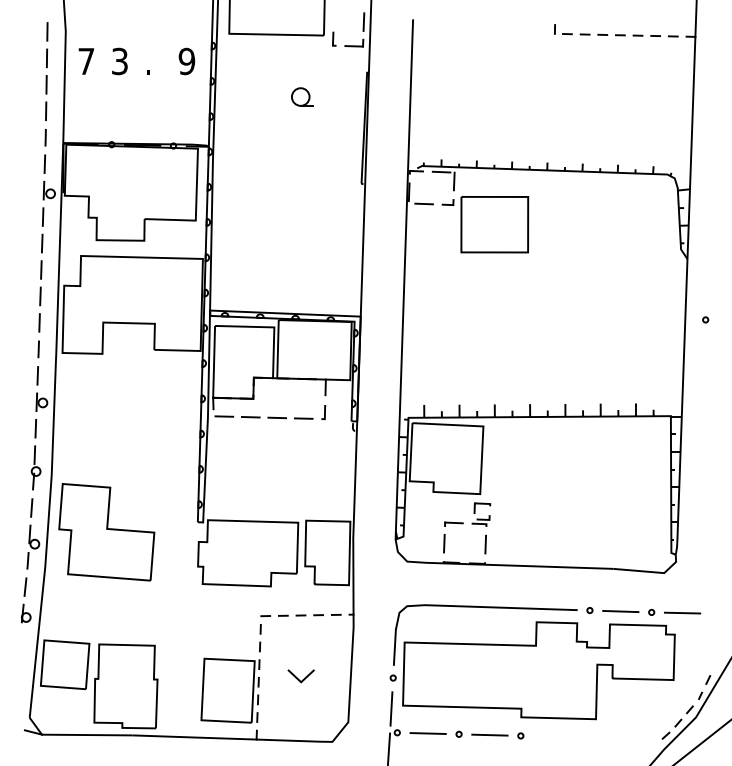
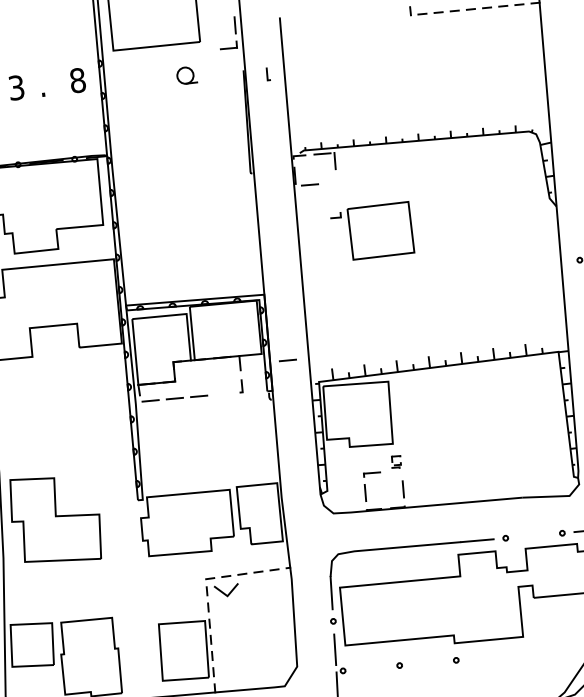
line: (334, 38) -> (268, 73), moved
text: (186, 61) -> (77, 80), 9 -> 8
part: (302, 96) -> (186, 74), moved
part: (485, 224) -> (372, 231), moved
line: (303, 418) -> (287, 360), moved
part: (481, 514) -> (396, 462), size x0.6
line: (620, 611) -> (533, 535), removed
line: (298, 678) -> (224, 593), moved
line: (427, 733) -> (370, 668), removed
line: (489, 734) -> (427, 662), removed

